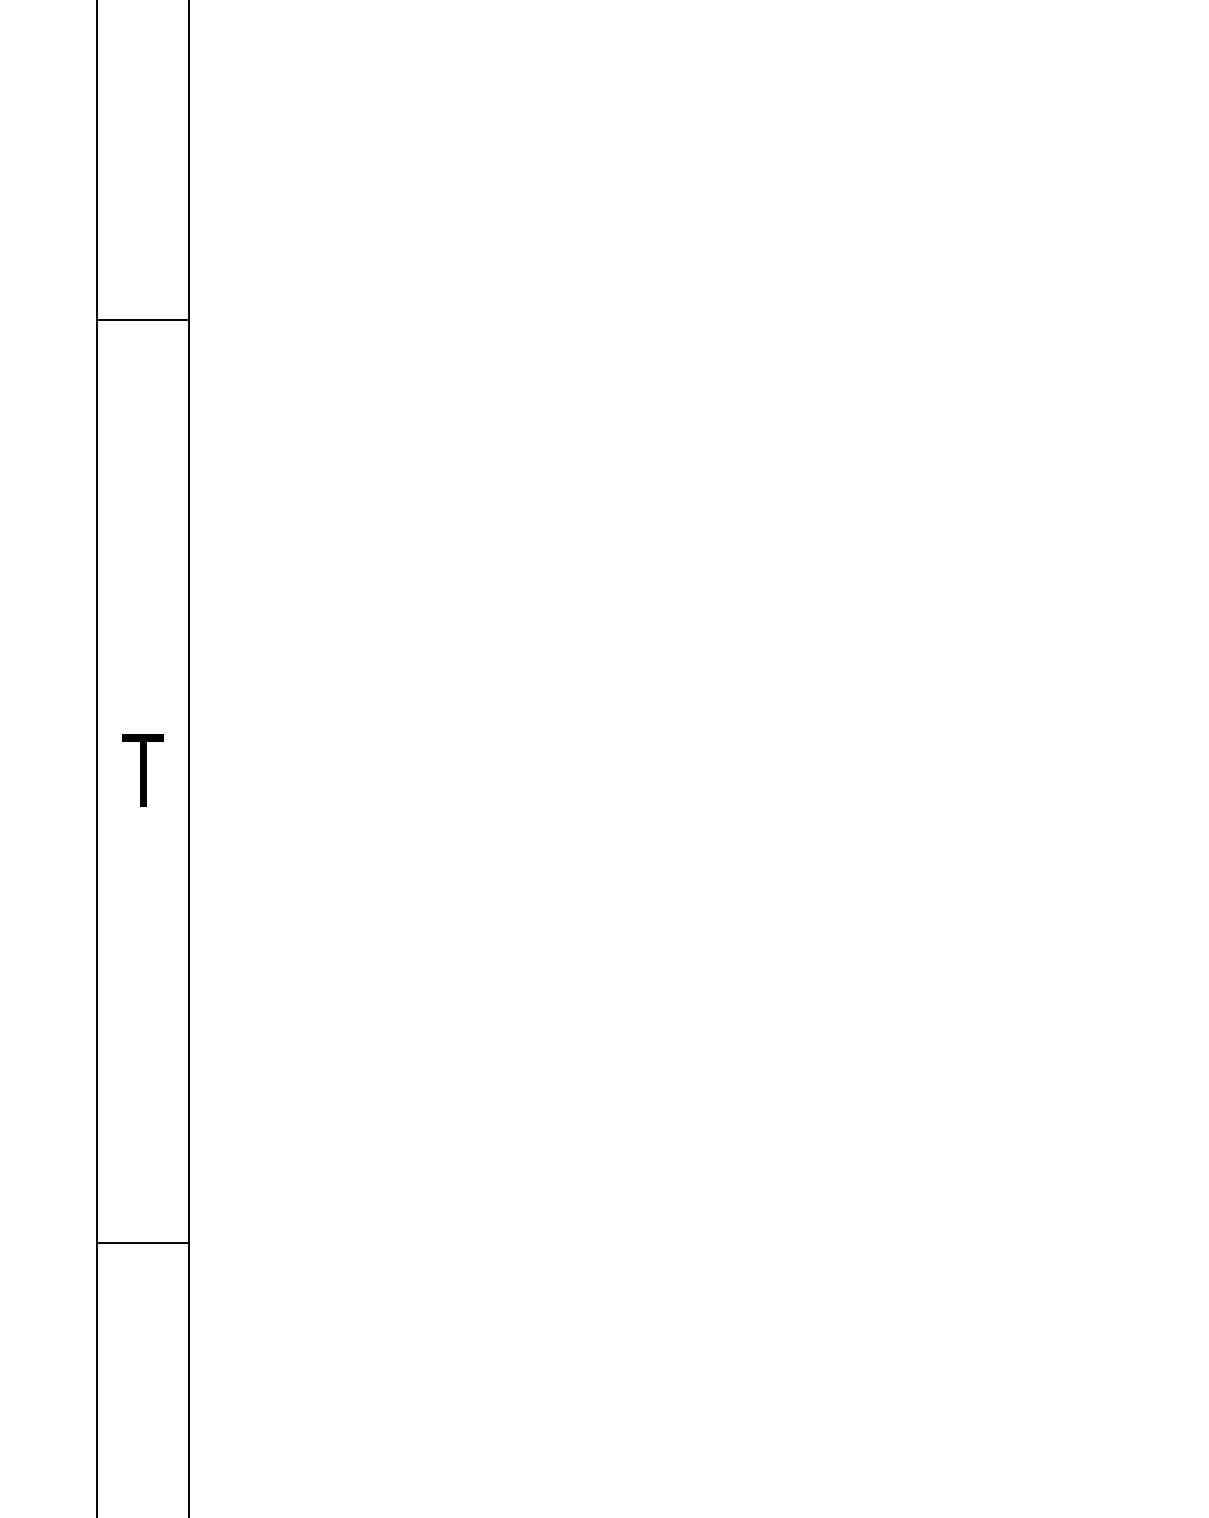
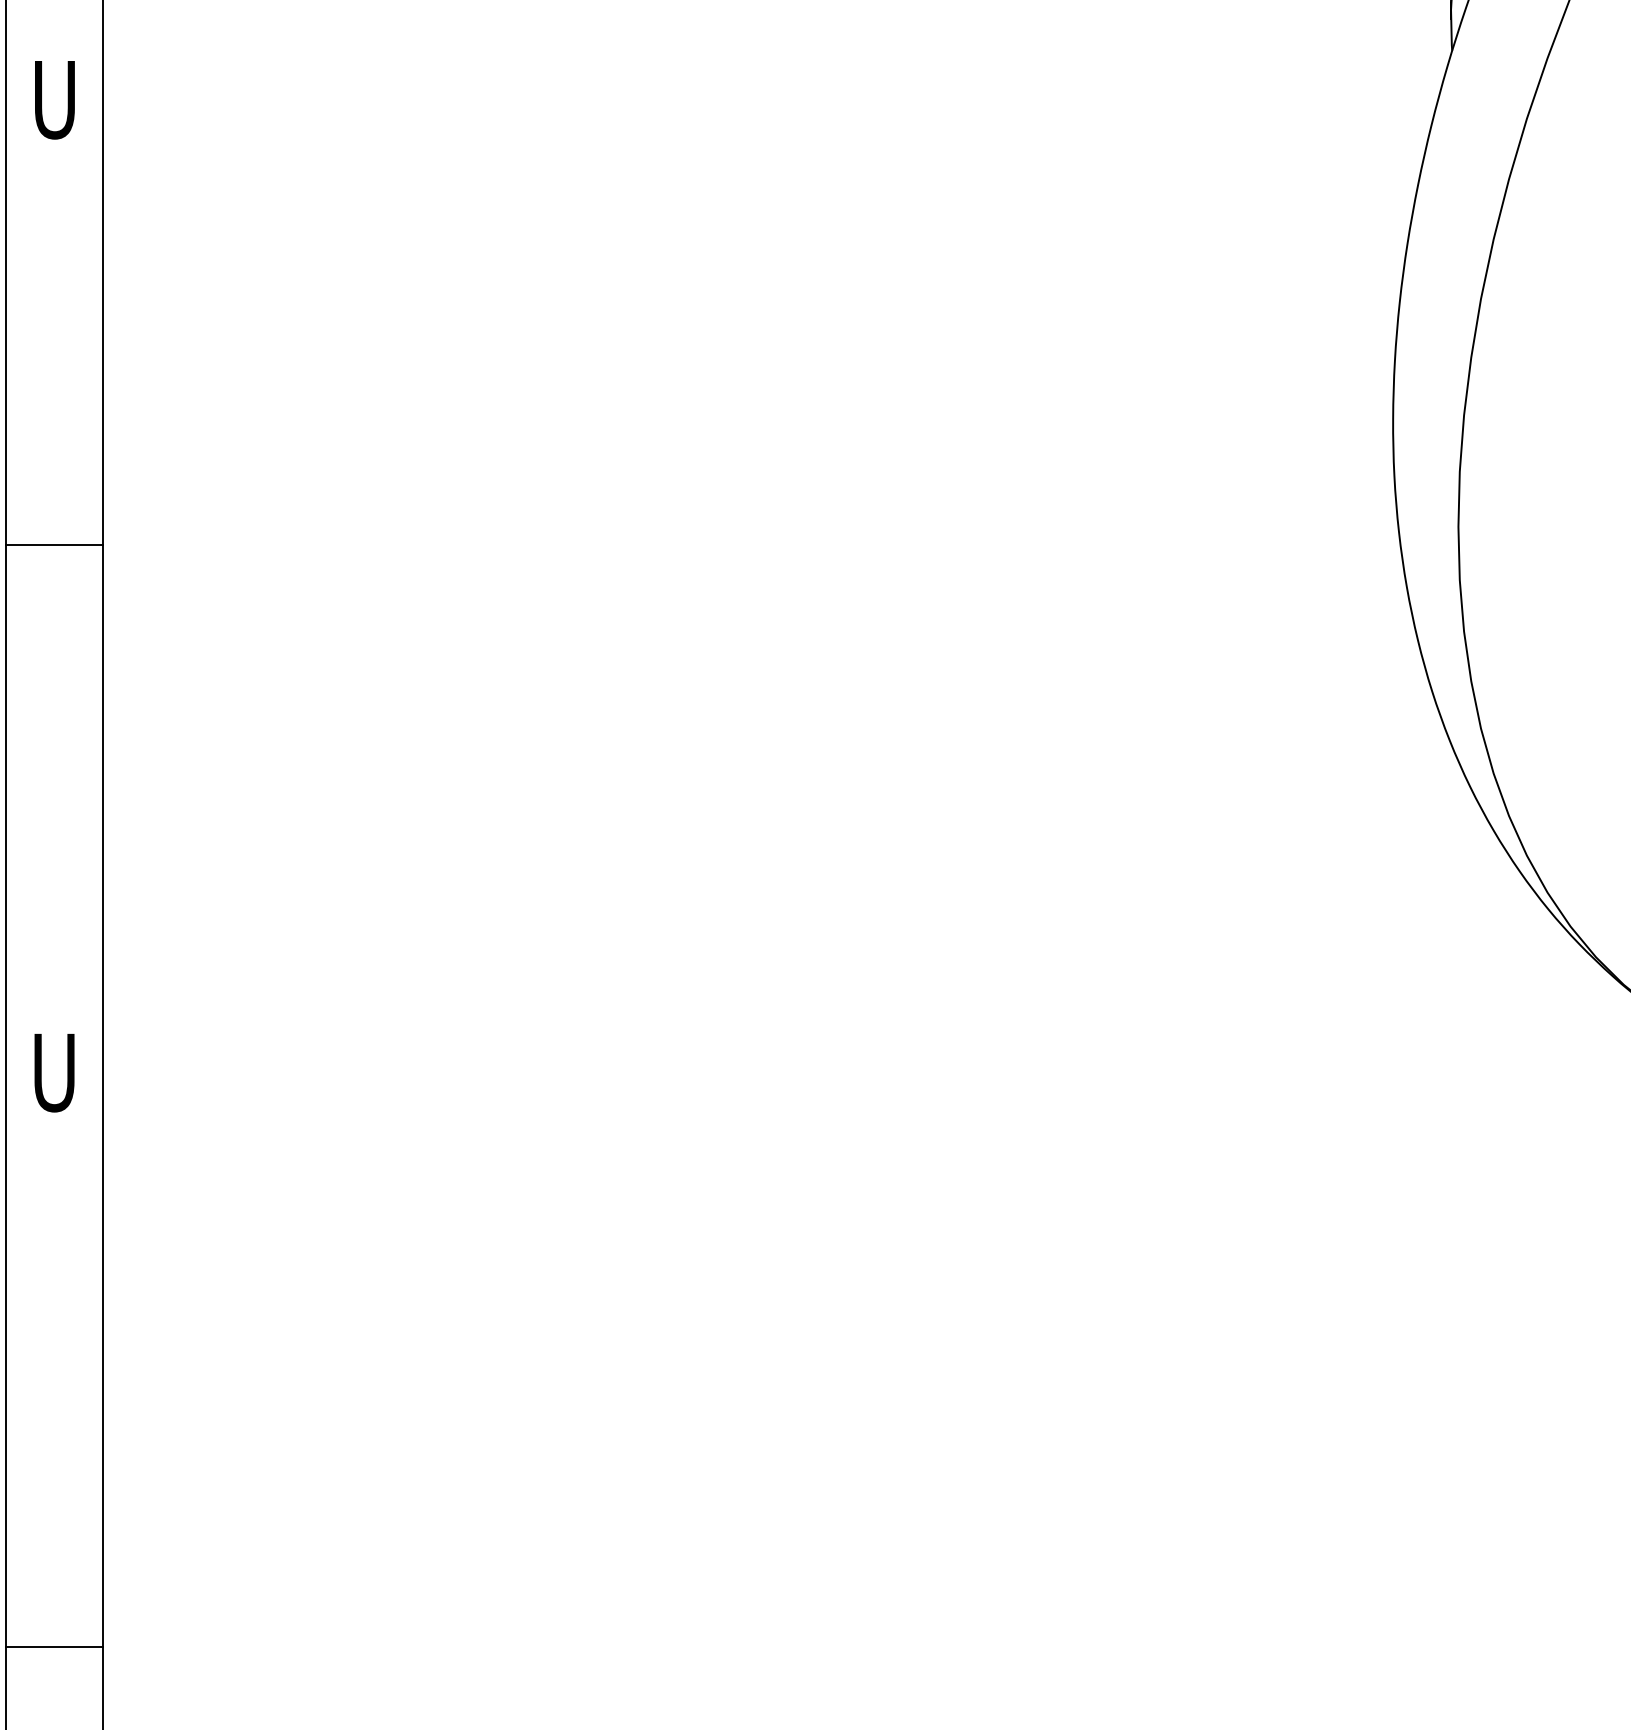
line: (143, 320) -> (54, 545), moved
text: (143, 770) -> (54, 1072), T -> U
line: (143, 1242) -> (54, 1647), moved

